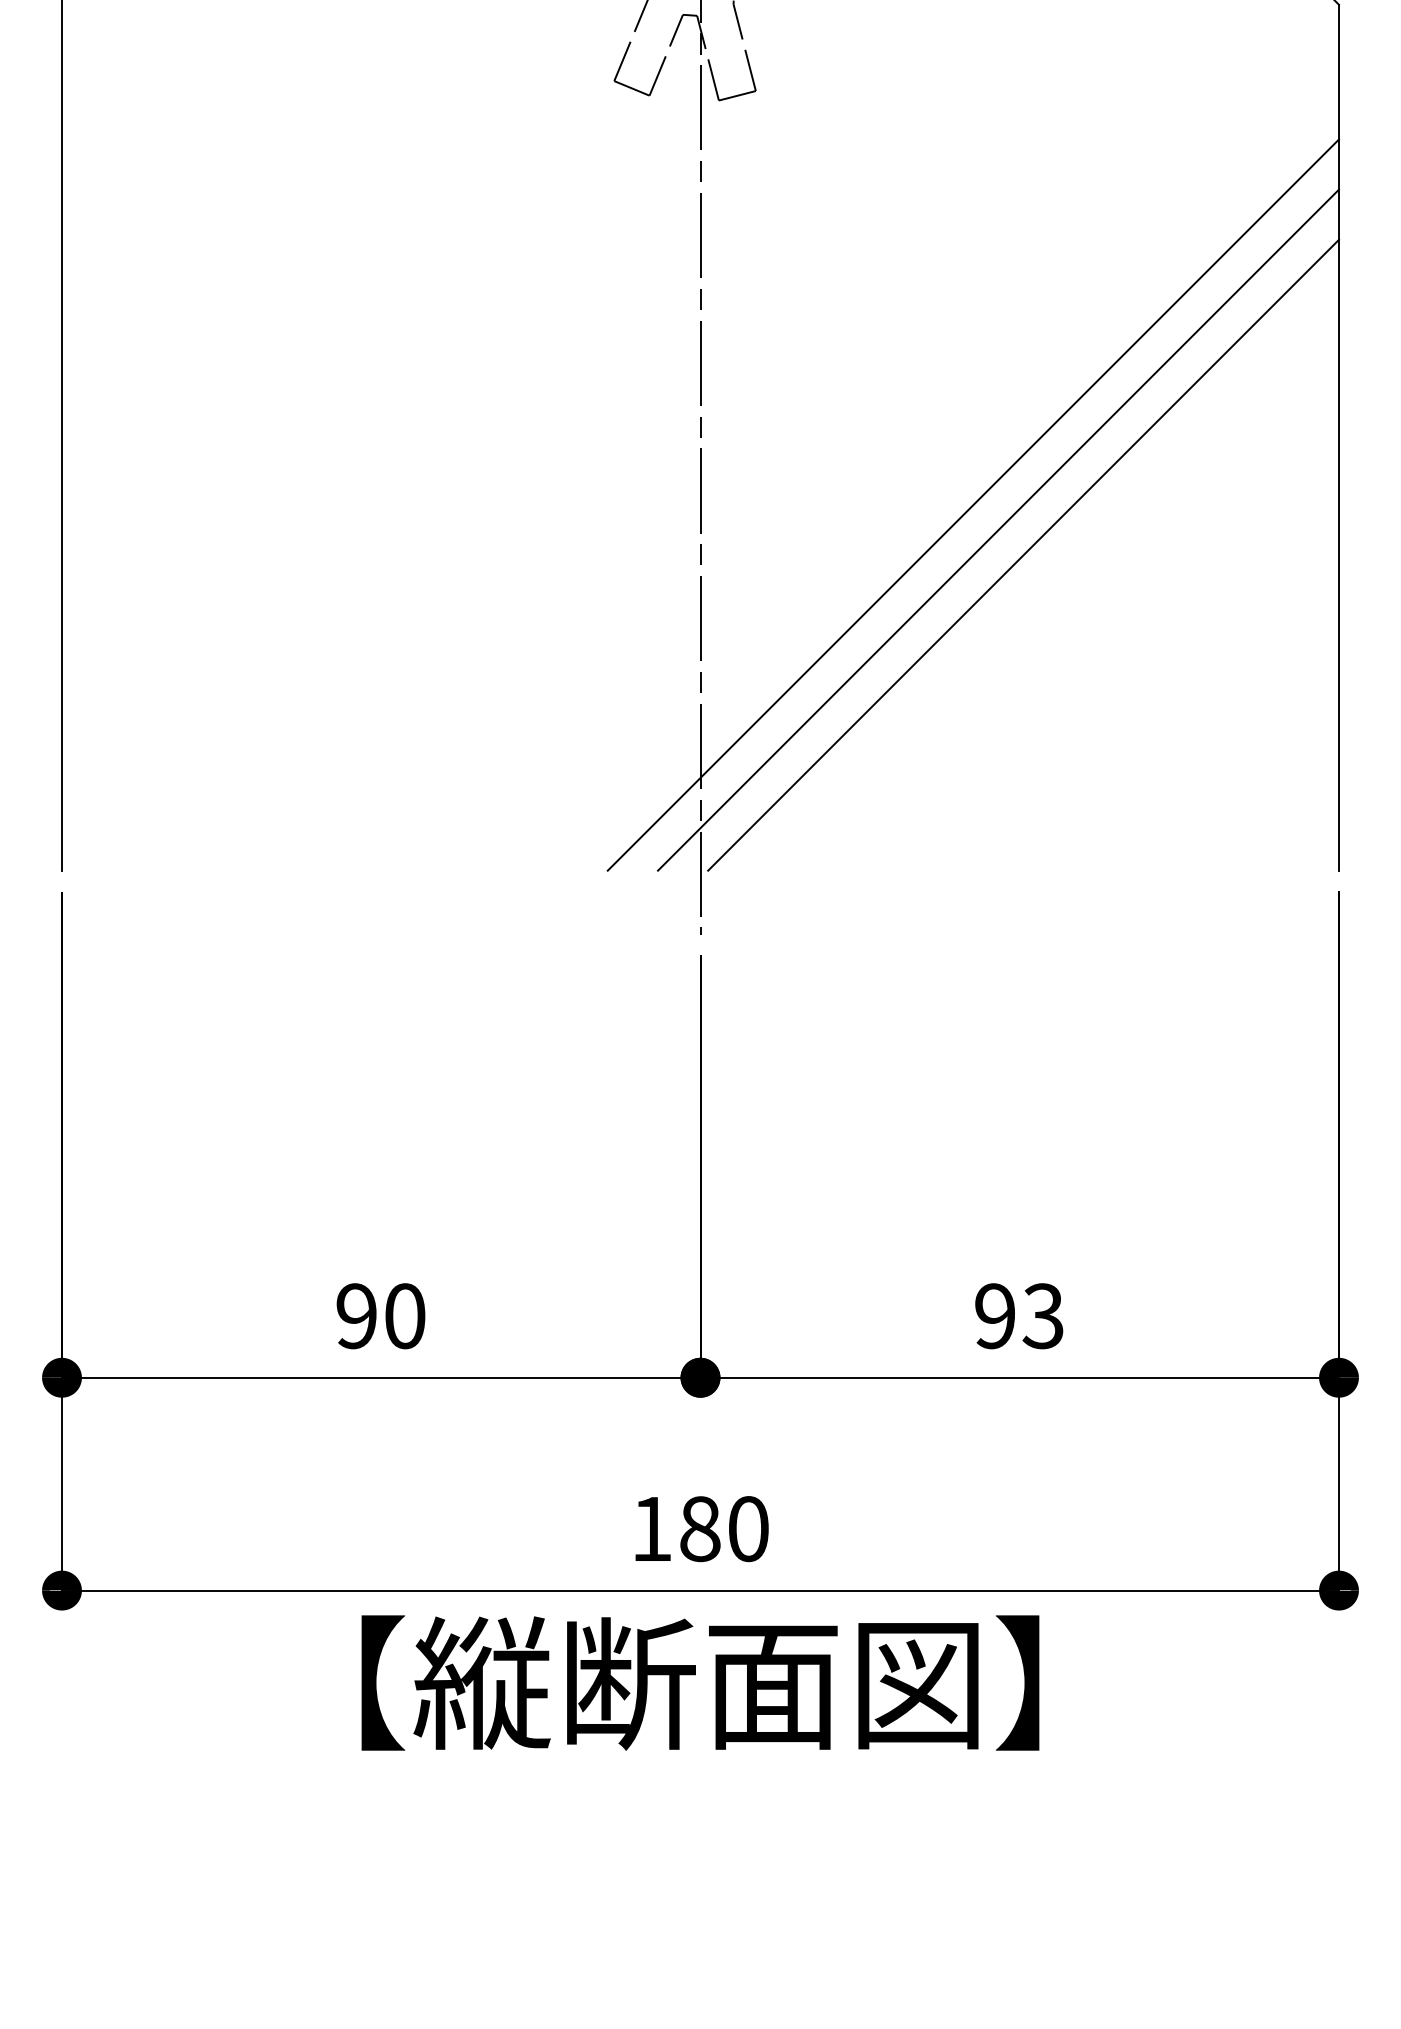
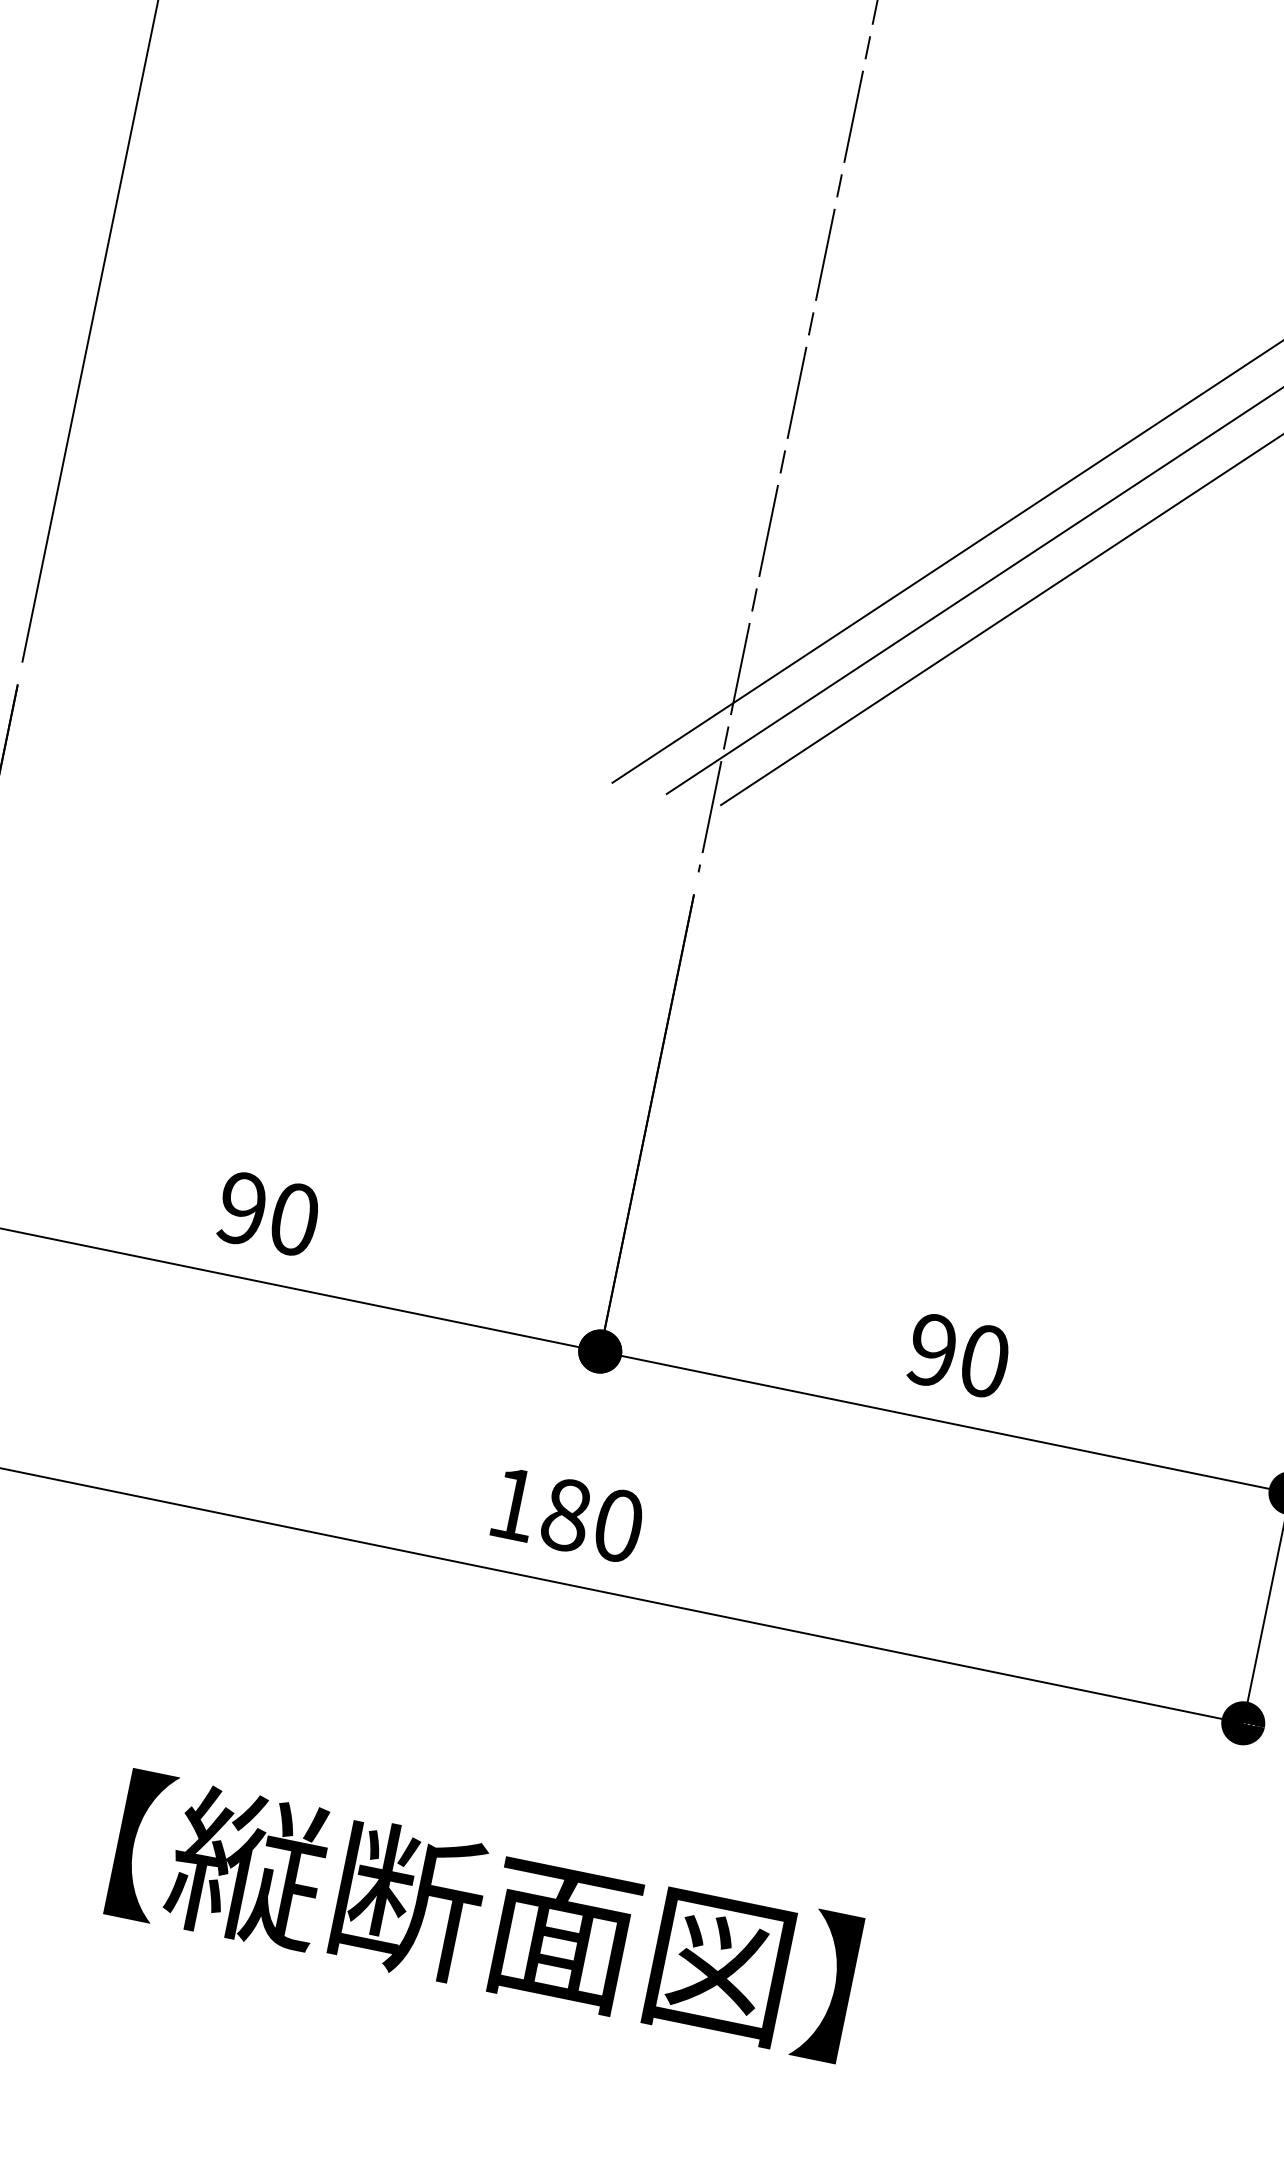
text: (1042, 1316) -> (983, 1361), 93 -> 90
text: (700, 1682) -> (484, 1915), moved

